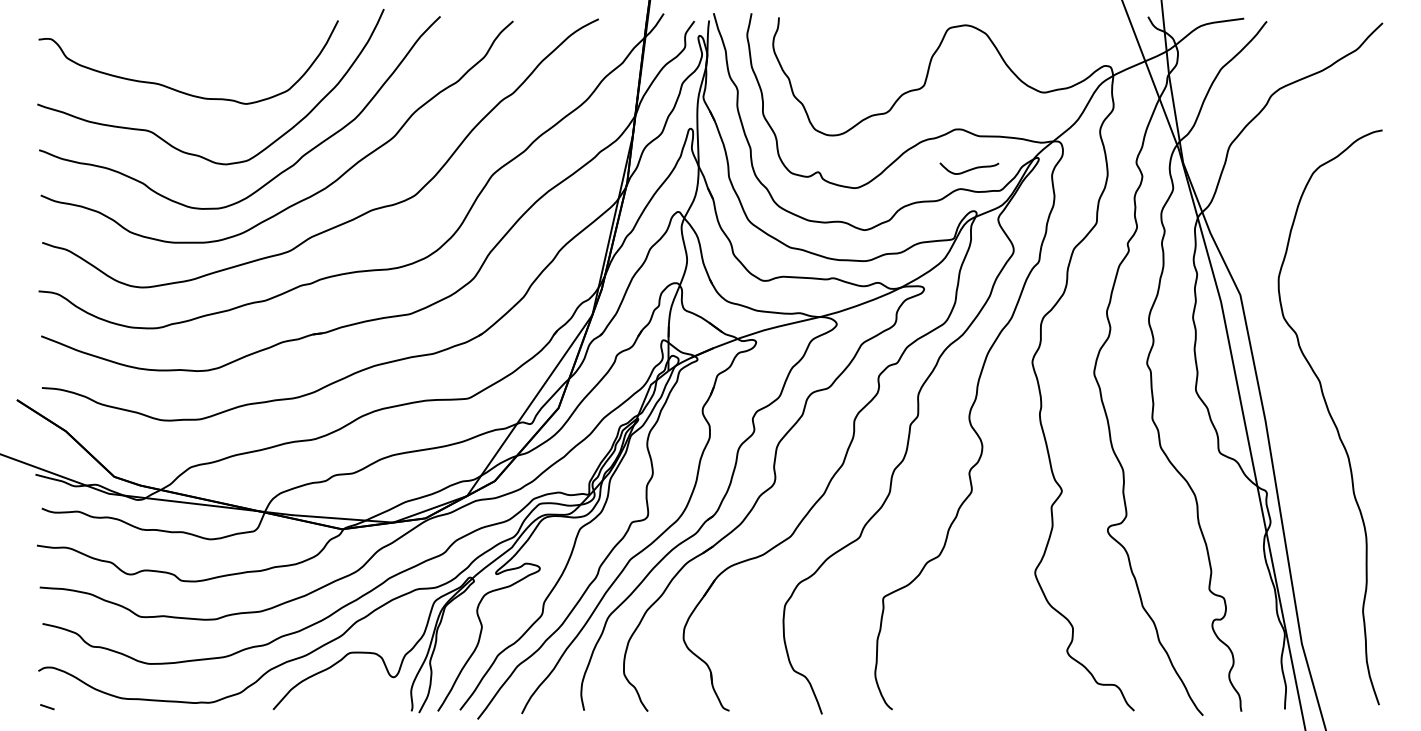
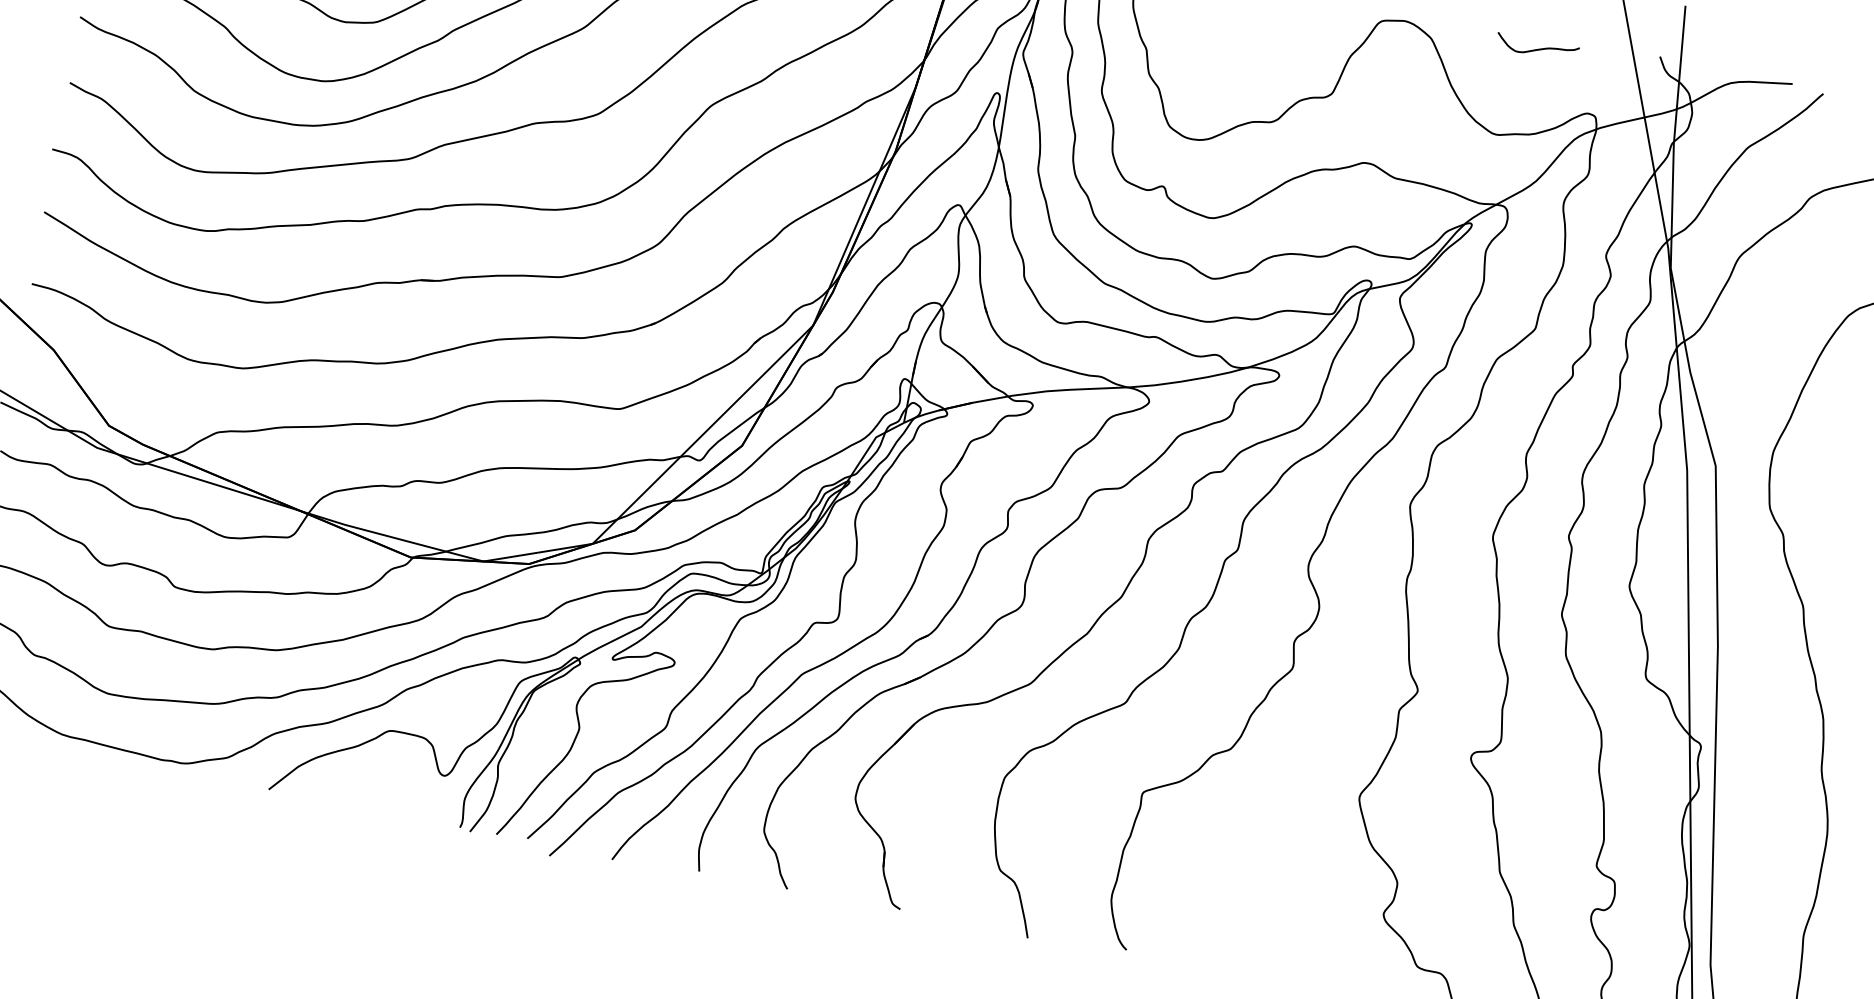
curve: (970, 168) -> (1538, 47), moved

